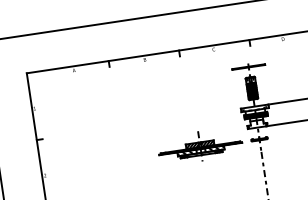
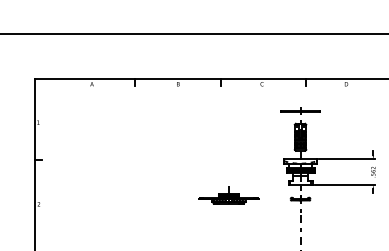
part: (200, 146) -> (228, 197), size x0.6

